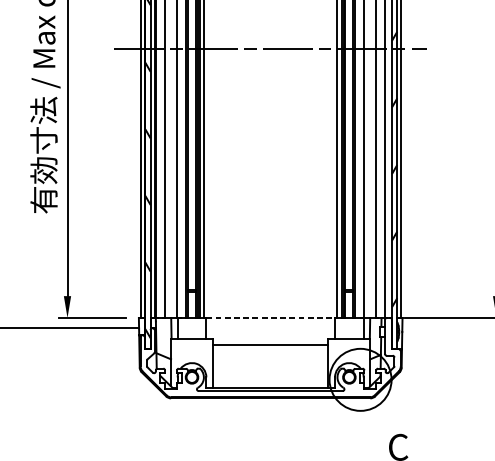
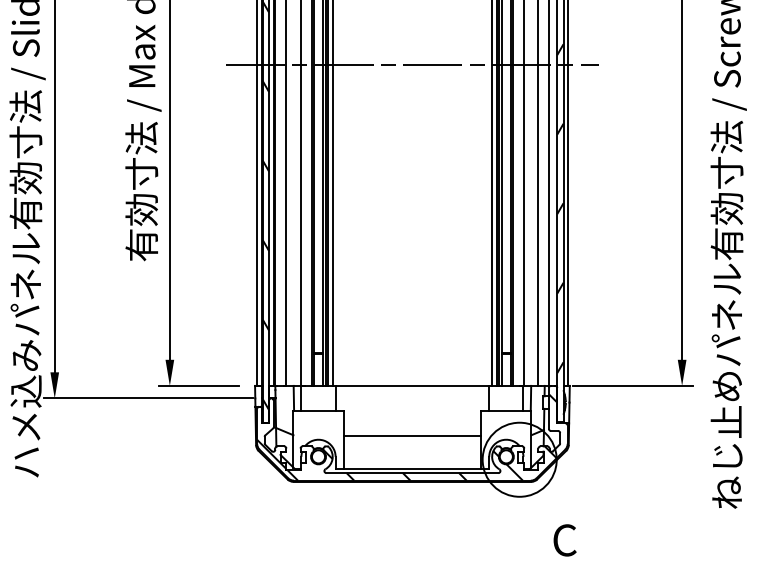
line: (270, 317) -> (412, 385), dashed -> solid
line: (270, 344) -> (412, 435), moved
hatch: (266, 361) -> (407, 437), added

